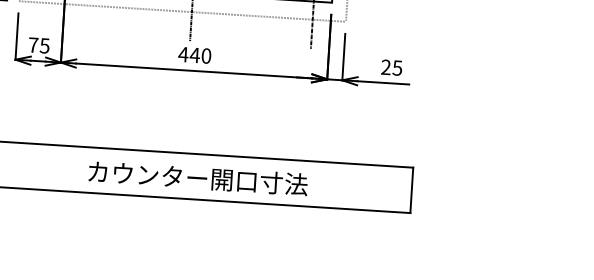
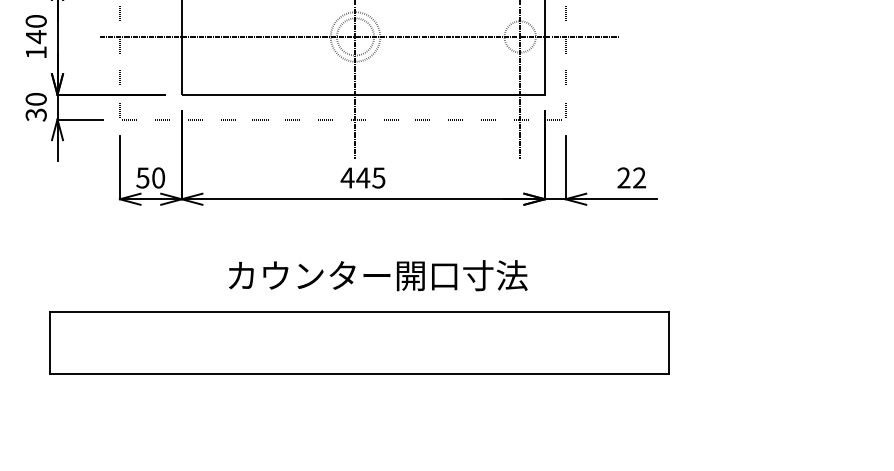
text: (38, 45) -> (150, 177), 75 -> 50
text: (206, 55) -> (378, 177), 440 -> 445
text: (397, 67) -> (639, 177), 25 -> 22
text: (198, 178) -> (378, 275), moved

